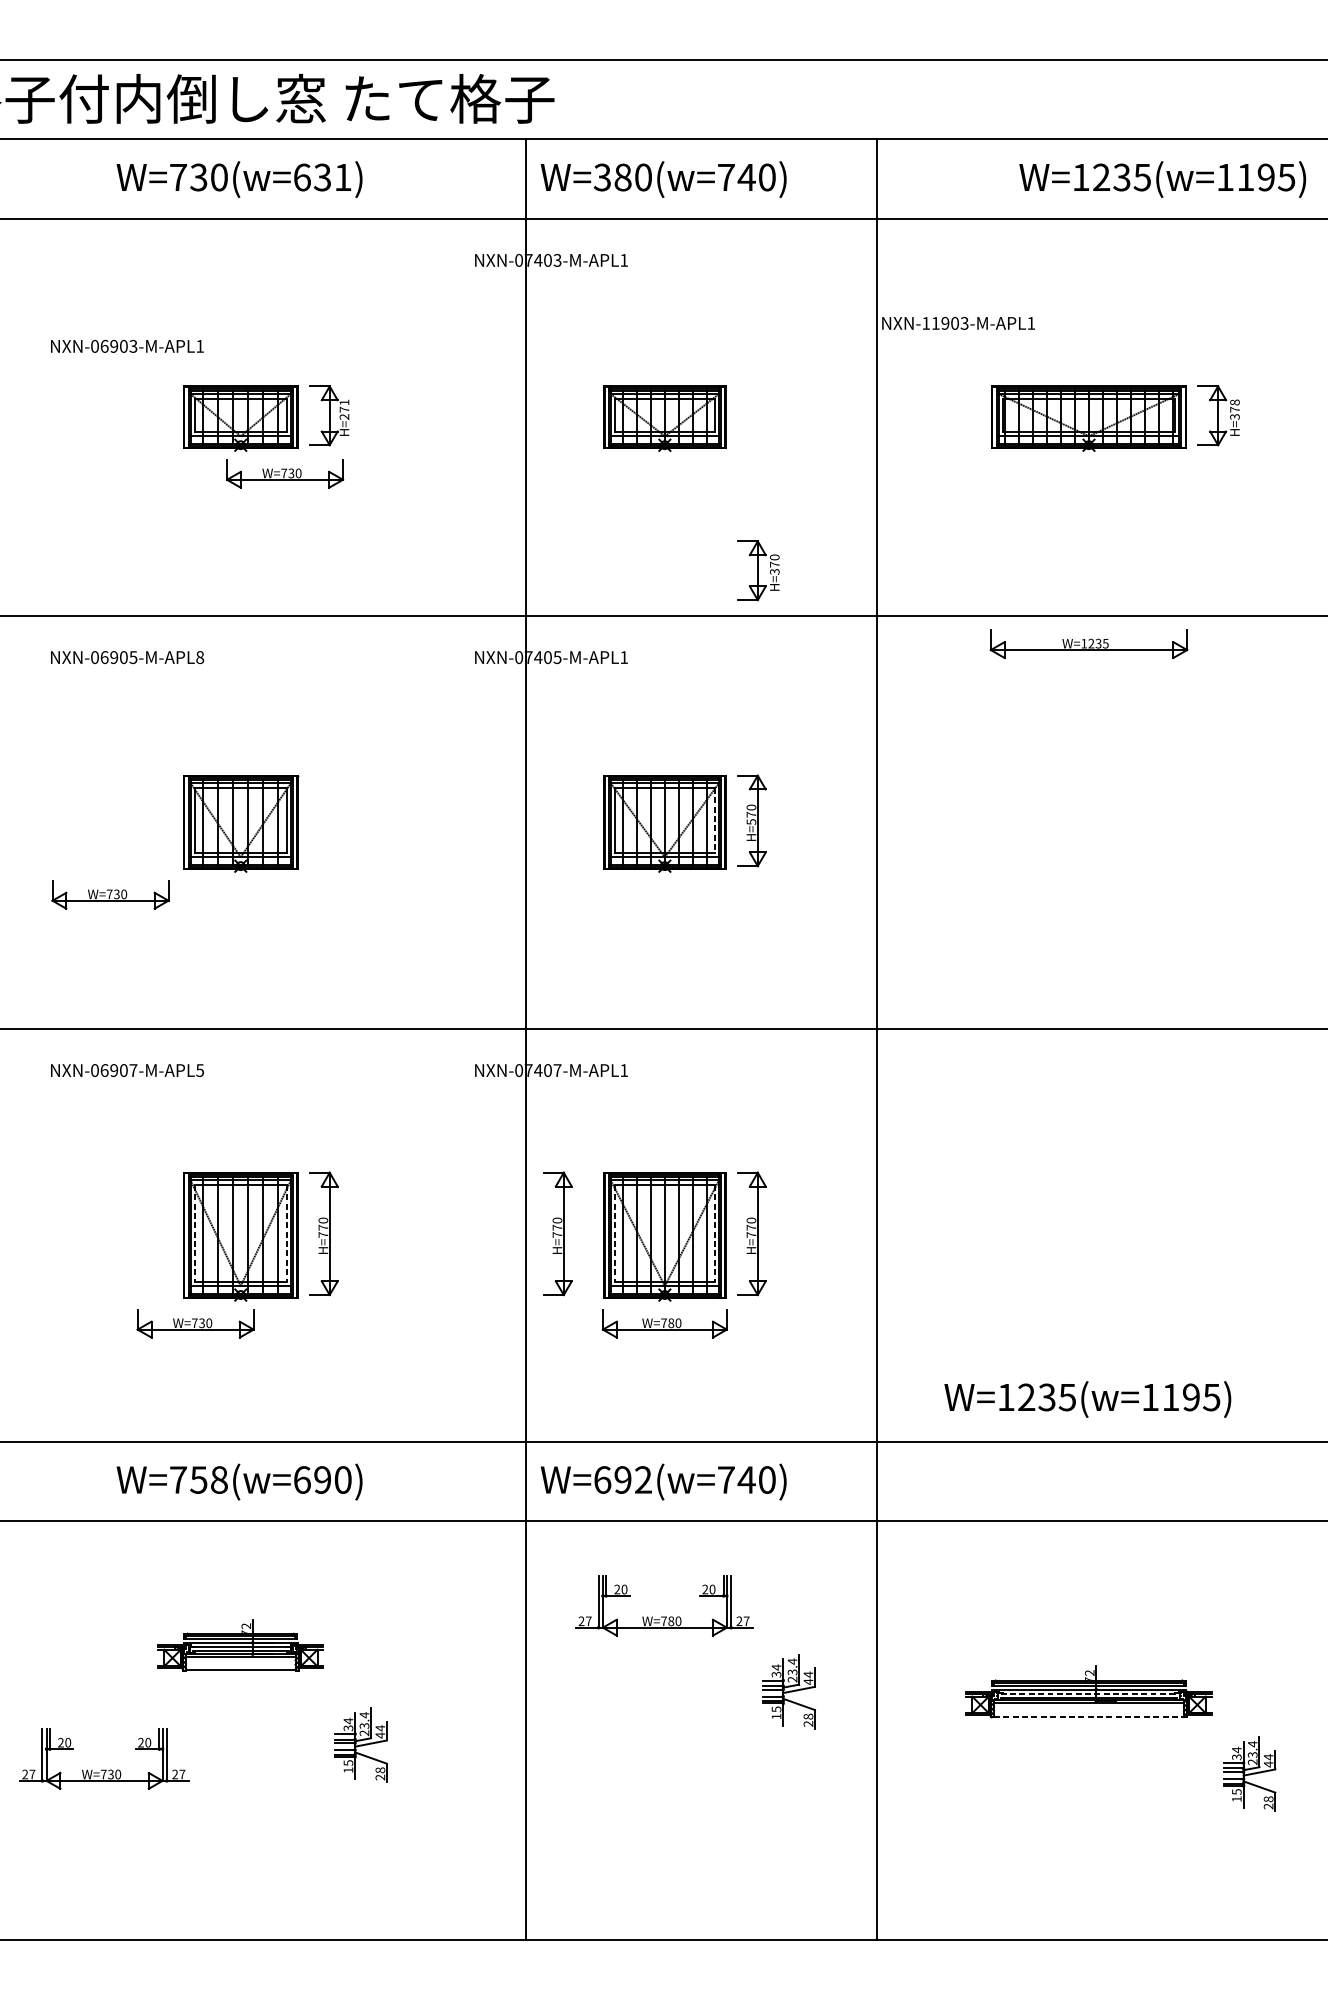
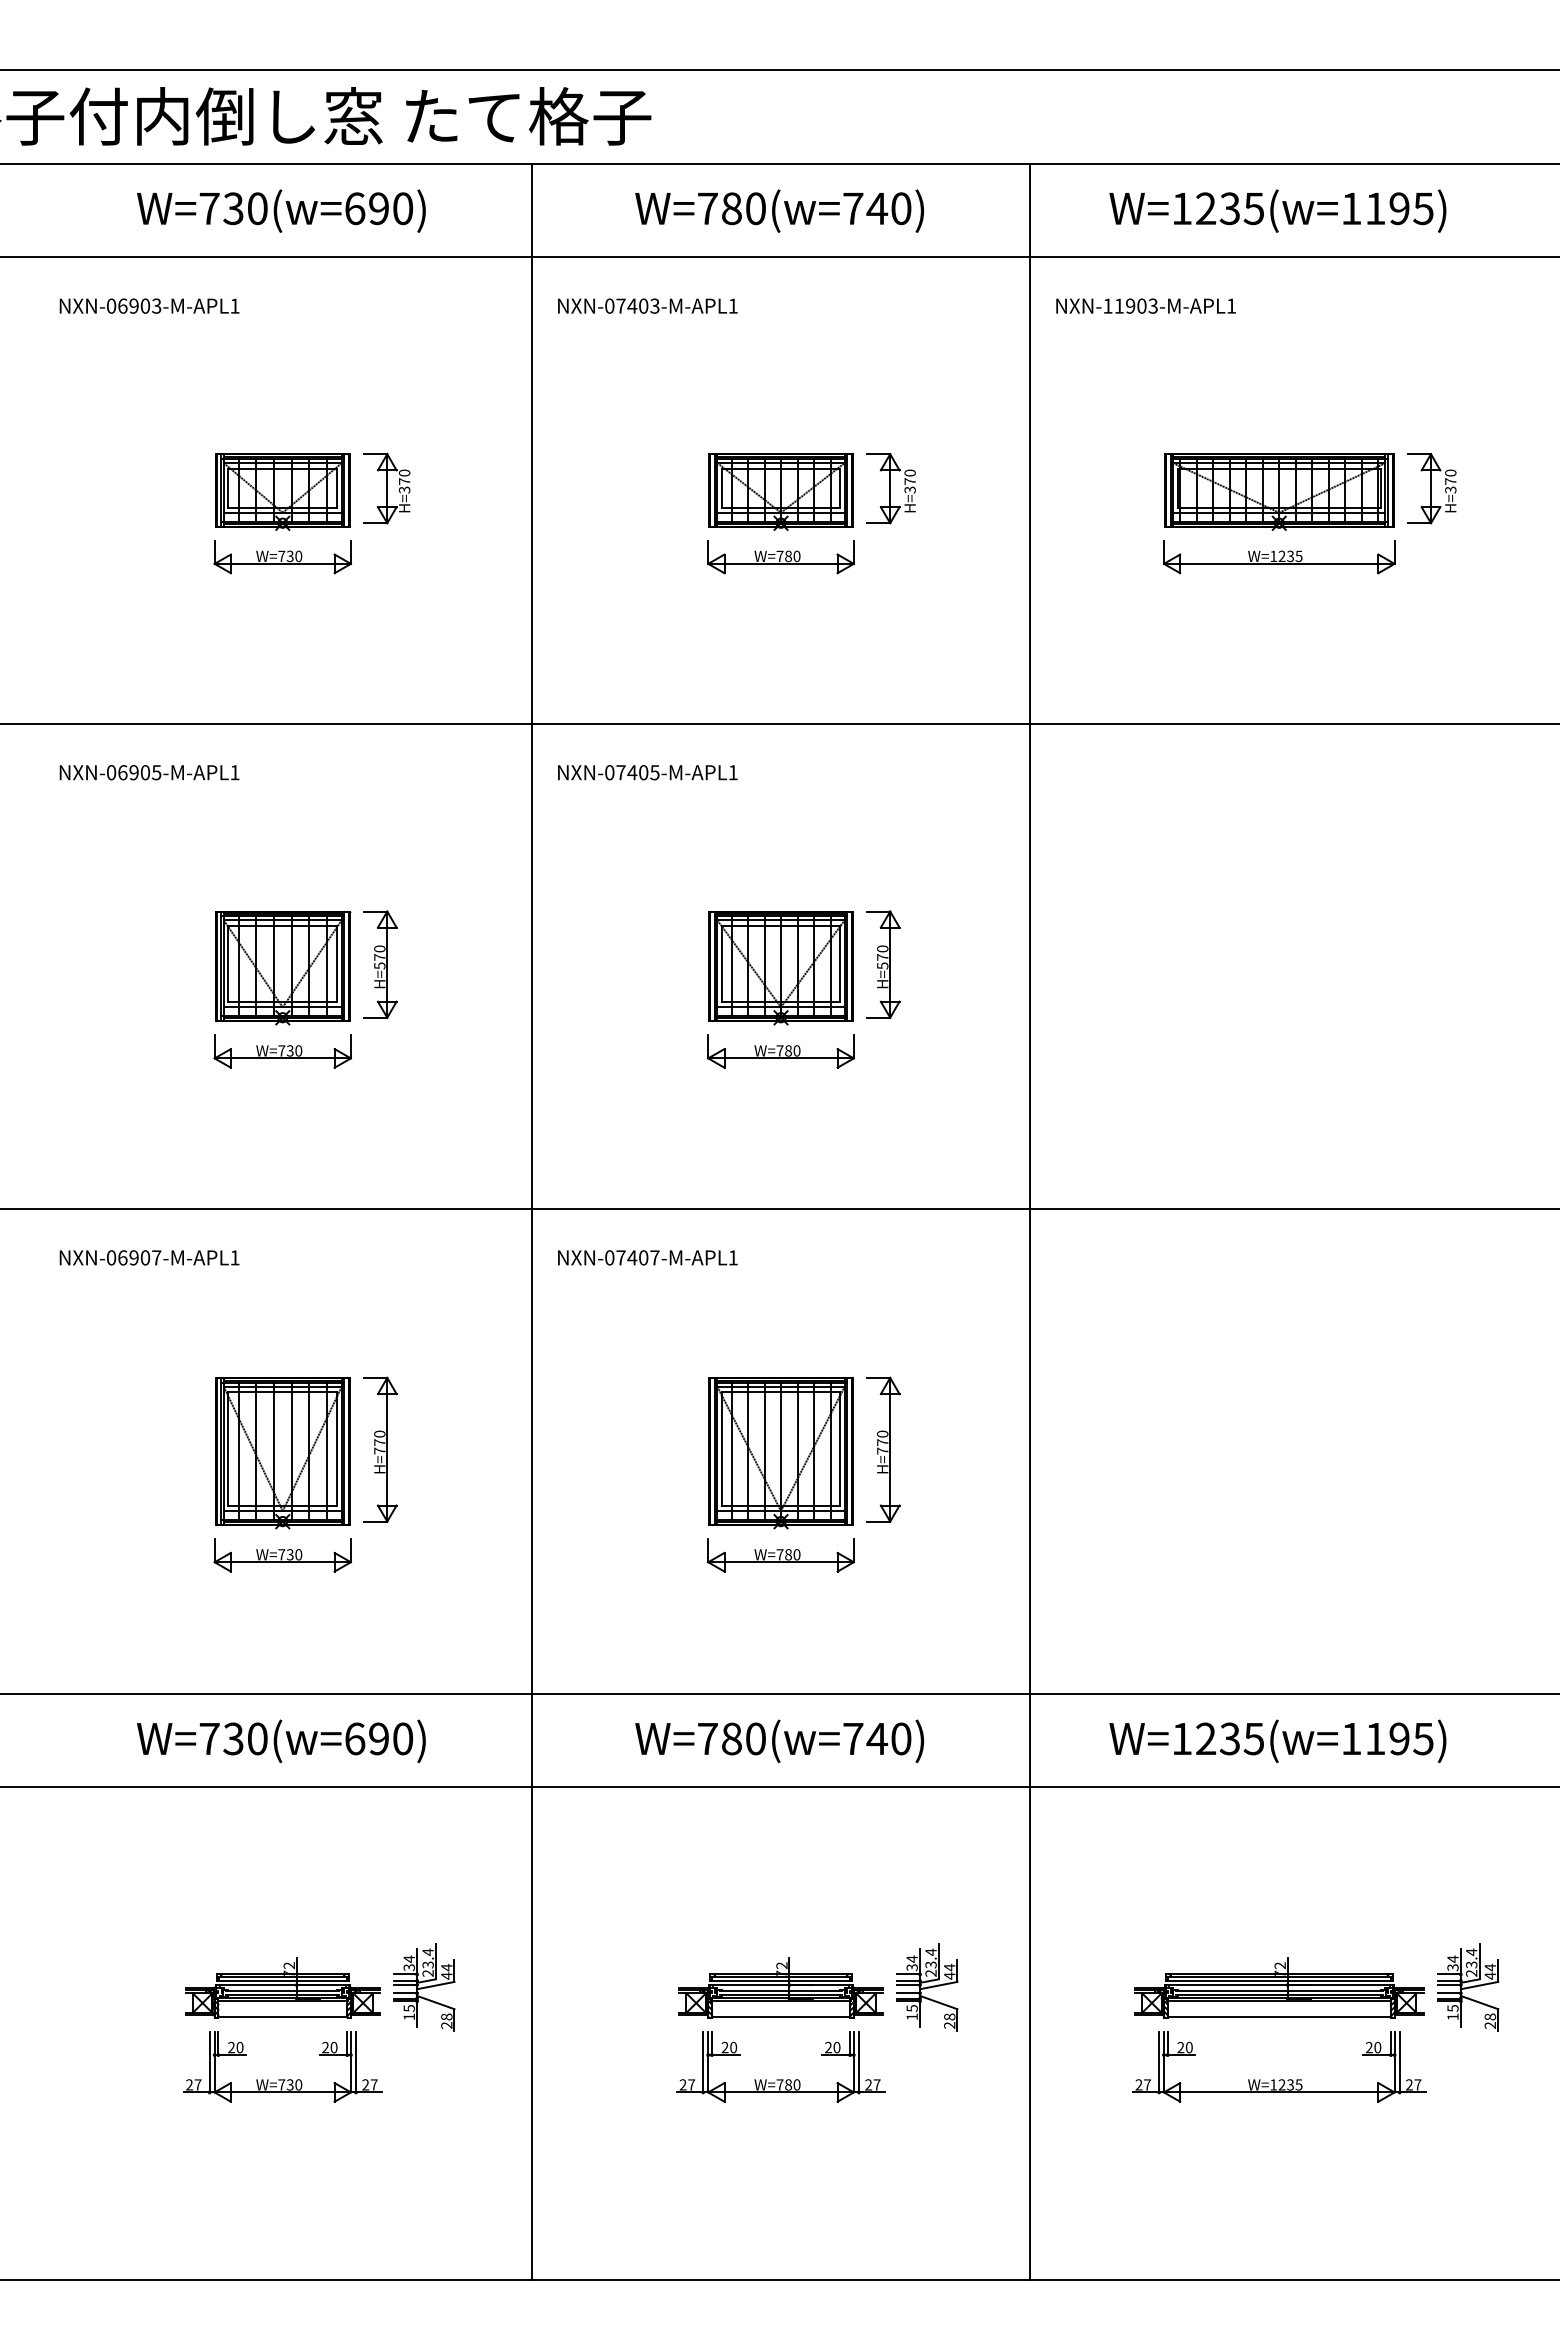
text: (332, 177) -> (390, 208), W=730(w=631) -> W=730(w=690)
text: (602, 177) -> (707, 208), W=380(w=740) -> W=780(w=740)
text: (1162, 179) -> (1277, 210), moved
text: (958, 322) -> (1145, 305), moved
text: (127, 345) -> (149, 305), moved
text: (1234, 402) -> (1450, 472), H=378 -> H=370
text: (344, 409) -> (404, 481), H=271 -> H=370
part: (284, 474) -> (282, 557), moved
part: (664, 474) -> (780, 557), added
part: (758, 570) -> (890, 488), moved
part: (1088, 644) -> (1278, 557), moved
text: (199, 657) -> (234, 772), NXN-06905-M-APL8 -> NXN-06905-M-APL1
part: (323, 820) -> (380, 964), added
line: (715, 820) -> (840, 964), dashed -> solid
part: (110, 894) -> (282, 1051), moved
part: (664, 894) -> (780, 1051), added
line: (525, 1039) -> (531, 1221), moved
text: (199, 1070) -> (234, 1257), NXN-06907-M-APL5 -> NXN-06907-M-APL1
line: (194, 1233) -> (228, 1449), dashed -> solid
line: (287, 1233) -> (337, 1449), dashed -> solid
part: (558, 1233) -> (655, 1449), removed
line: (615, 1233) -> (722, 1449), dashed -> solid
line: (715, 1233) -> (840, 1449), dashed -> solid
part: (195, 1323) -> (282, 1555), moved
text: (1087, 1398) -> (1277, 1740), moved
text: (209, 1479) -> (245, 1738), W=758(w=690) -> W=730(w=690)
text: (622, 1479) -> (731, 1738), W=692(w=740) -> W=780(w=740)
part: (664, 1616) -> (780, 2079), moved
part: (240, 1644) -> (282, 1987), moved
part: (664, 1691) -> (780, 1987), added
line: (1089, 1694) -> (1279, 1990), dashed -> solid
line: (1089, 1717) -> (1279, 2017), dashed -> solid
part: (361, 1745) -> (424, 1987), moved
part: (104, 1769) -> (282, 2079), moved
part: (1090, 1769) -> (1280, 2079), added
part: (1250, 1774) -> (1468, 1987), moved

